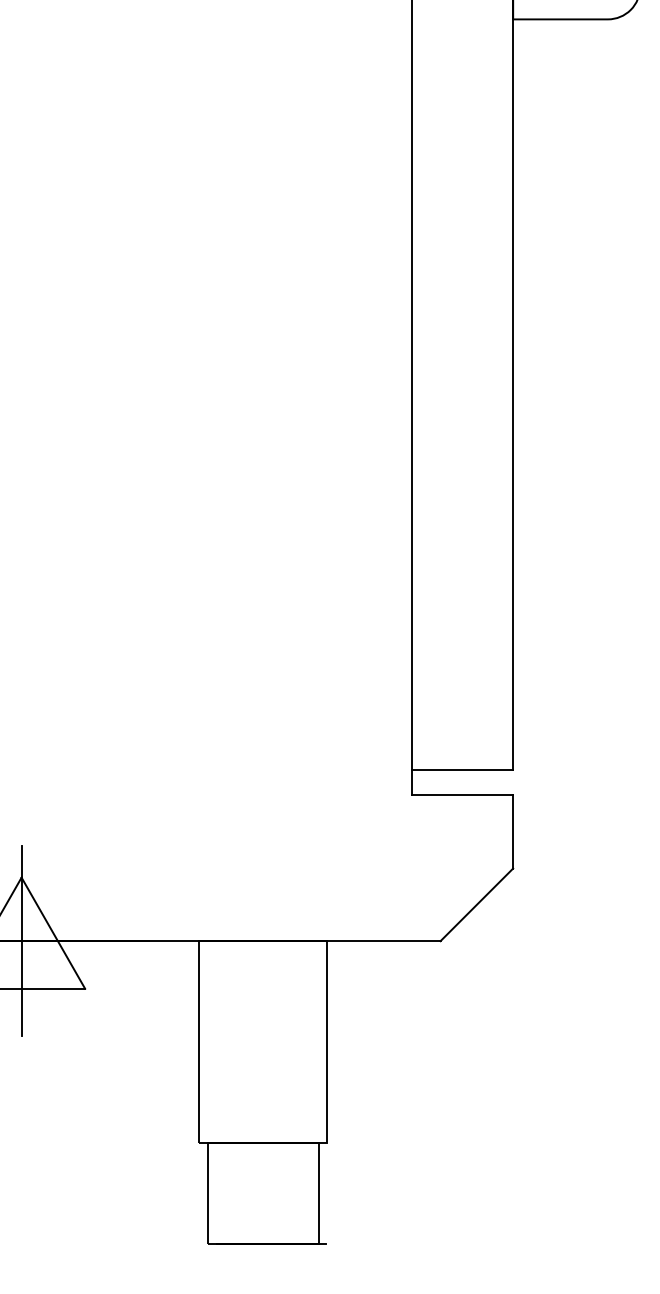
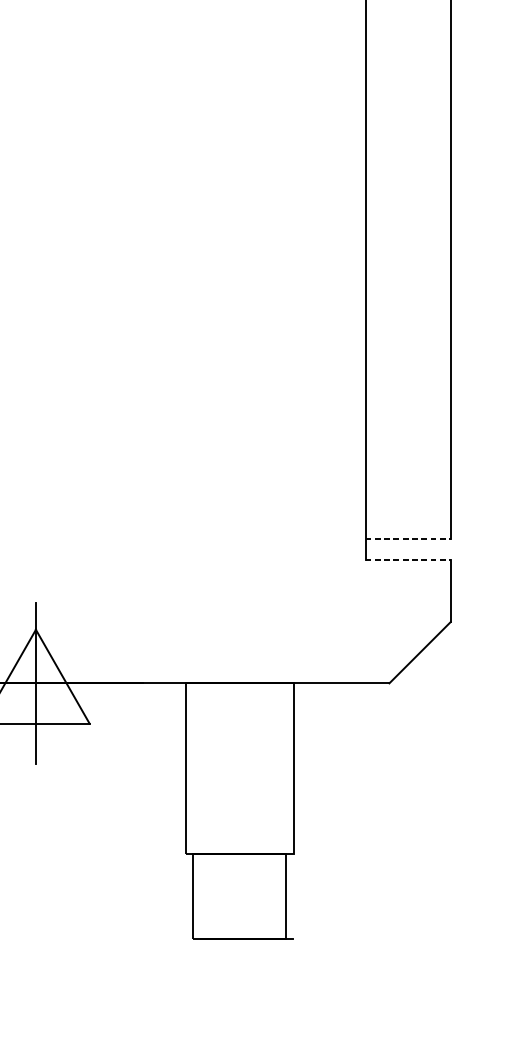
line: (463, 769) -> (408, 538), solid -> dashed
line: (463, 794) -> (408, 559), solid -> dashed

